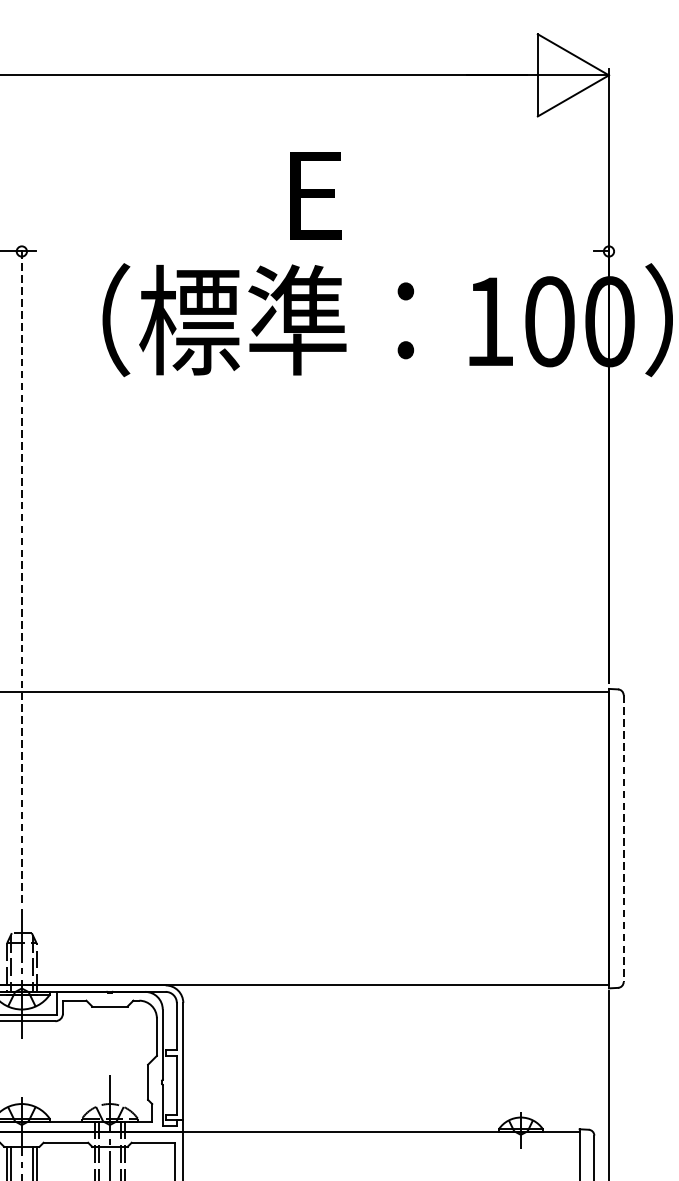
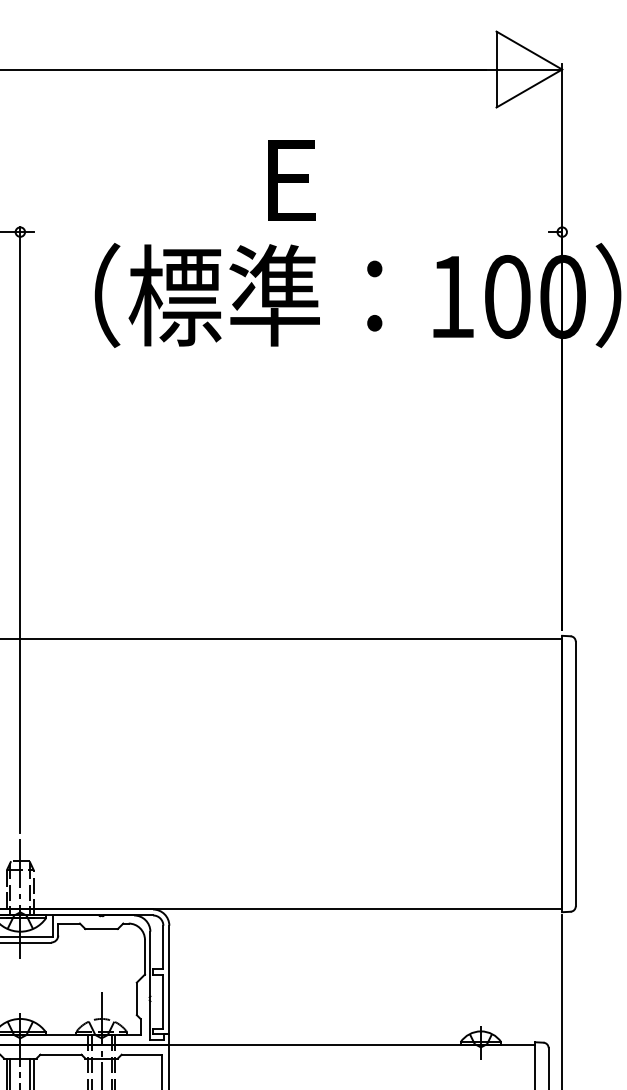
line: (22, 573) -> (20, 529), dashed -> solid
line: (623, 839) -> (575, 774), dashed -> solid

